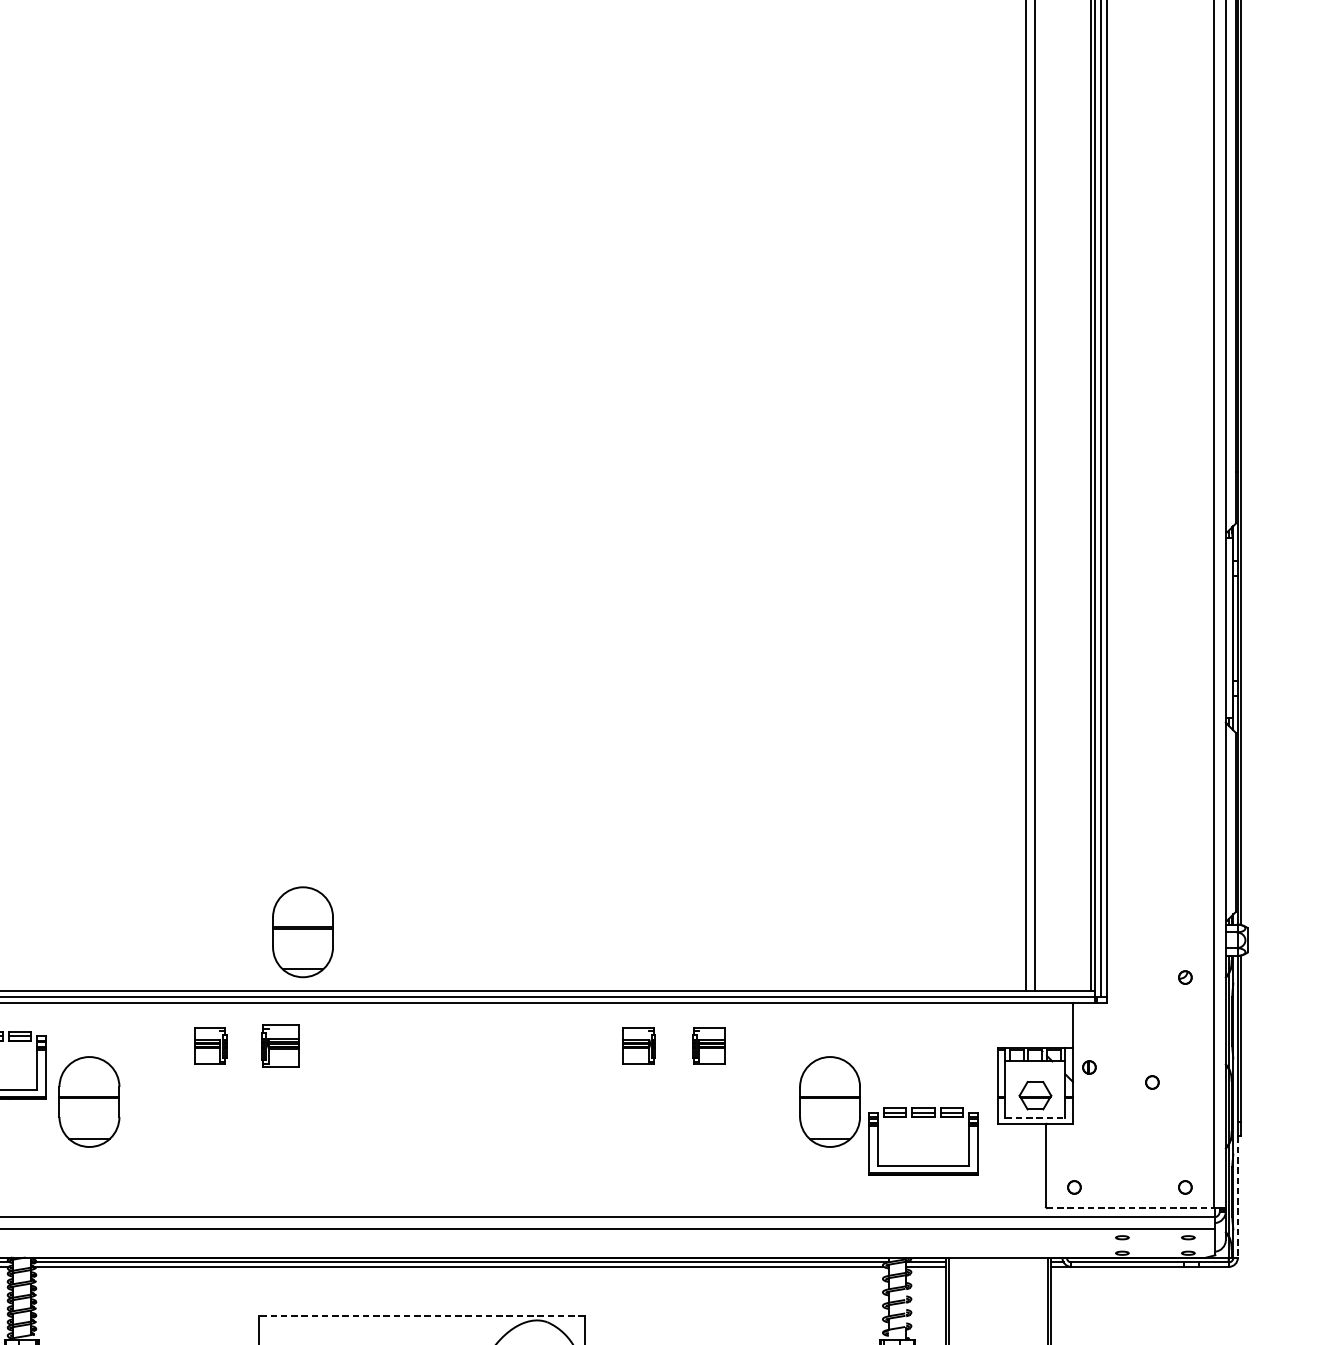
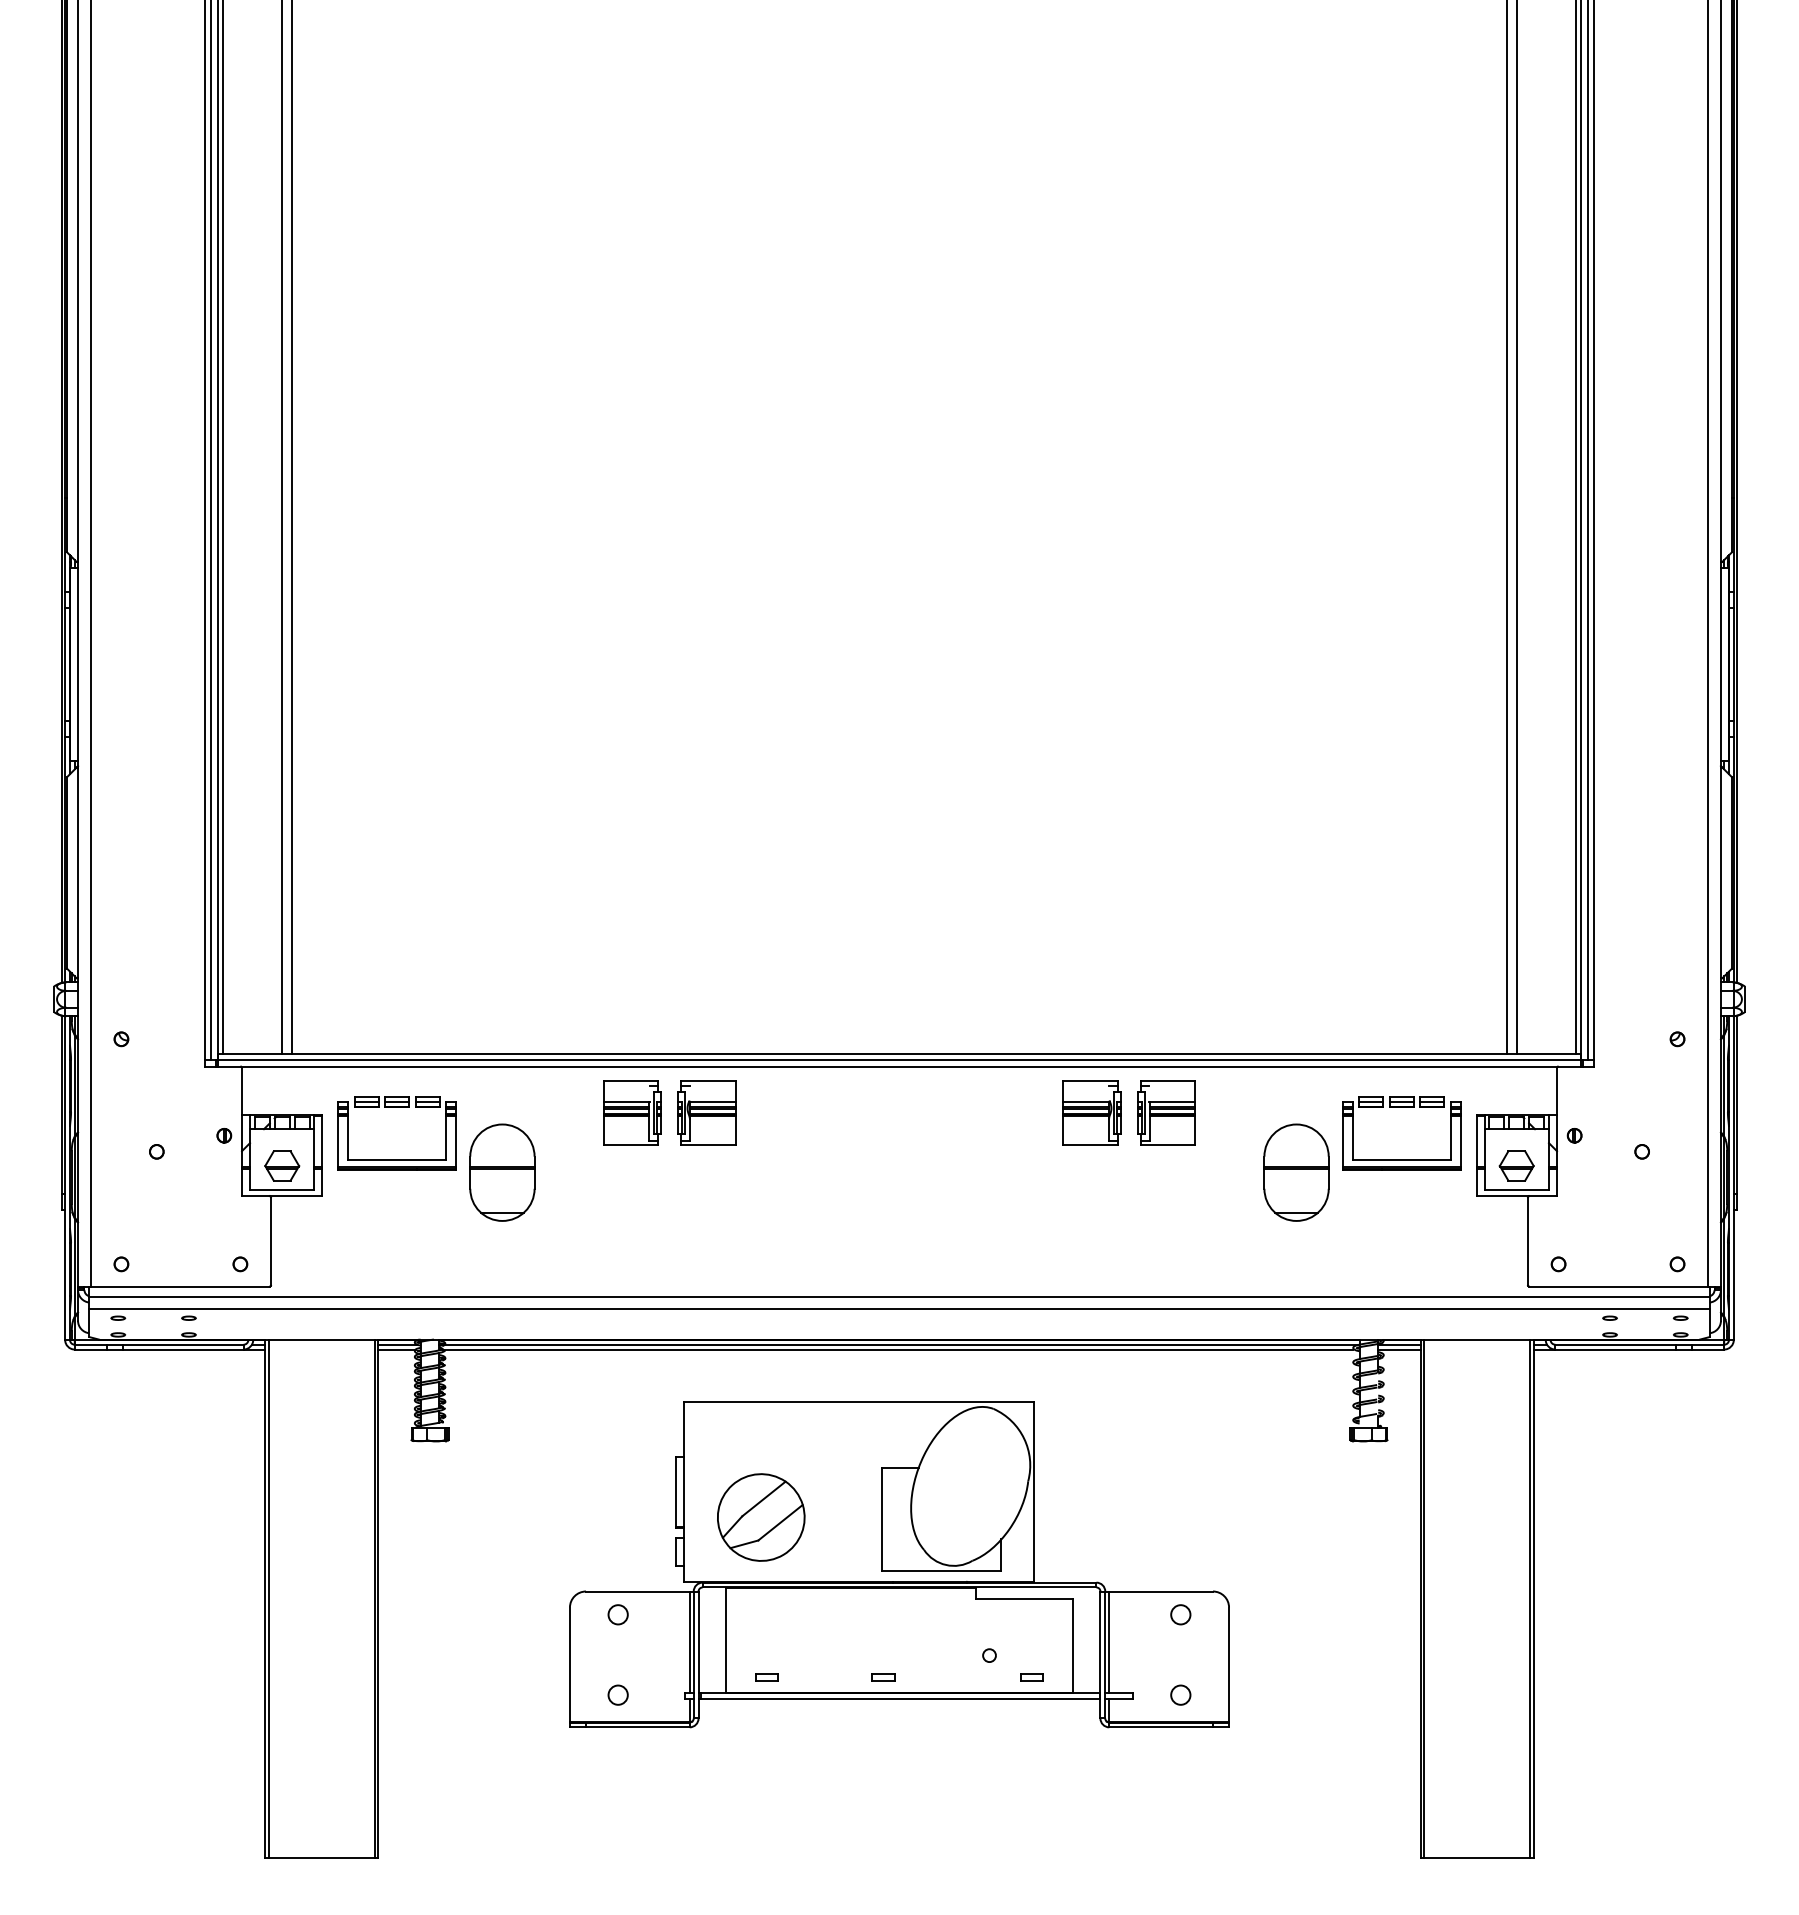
part: (303, 932) -> (731, 990), removed
part: (210, 1045) -> (632, 1112), size x1.67
part: (279, 1045) -> (706, 1112), size x1.43
part: (638, 1045) -> (1091, 1112), size x1.67
part: (708, 1045) -> (1166, 1112), size x1.67
part: (923, 1117) -> (1401, 1107), moved
line: (1036, 1118) -> (1517, 1190), dashed -> solid
line: (1237, 1197) -> (1733, 1275), dashed -> solid
line: (1130, 1208) -> (1618, 1286), dashed -> solid
line: (421, 1316) -> (858, 1402), dashed -> solid

